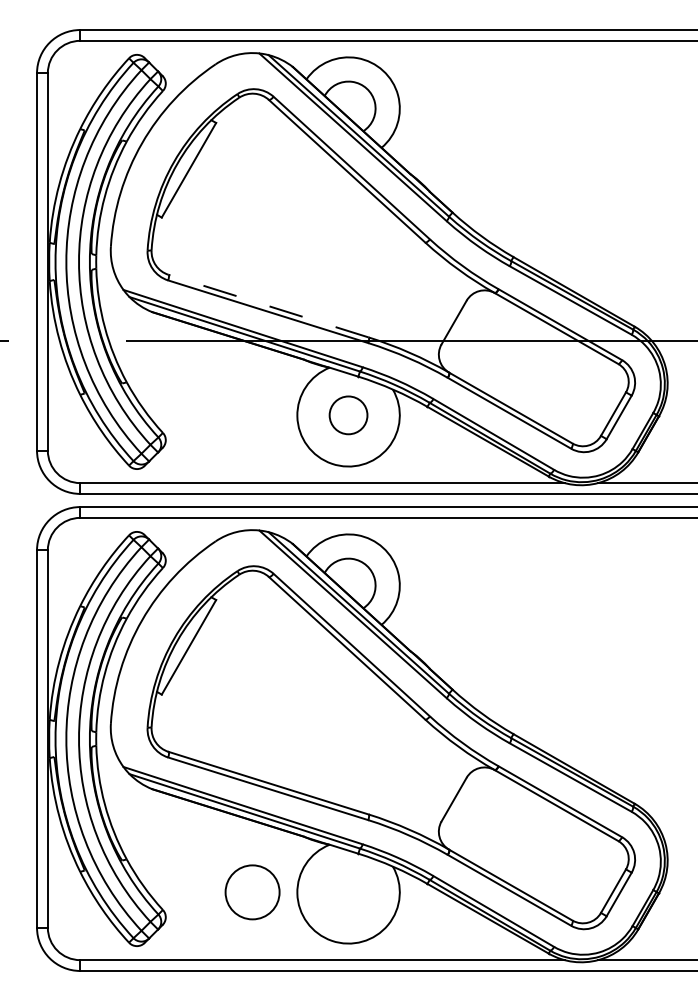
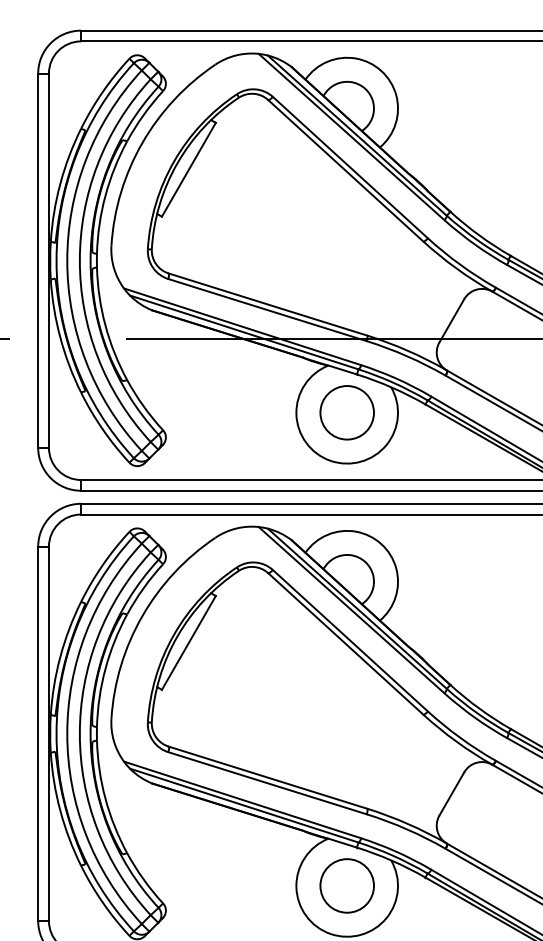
line: (268, 306) -> (267, 304), dashed -> solid
circle: (348, 415) -> (347, 412), size x1.43
circle: (252, 892) -> (347, 886), moved

